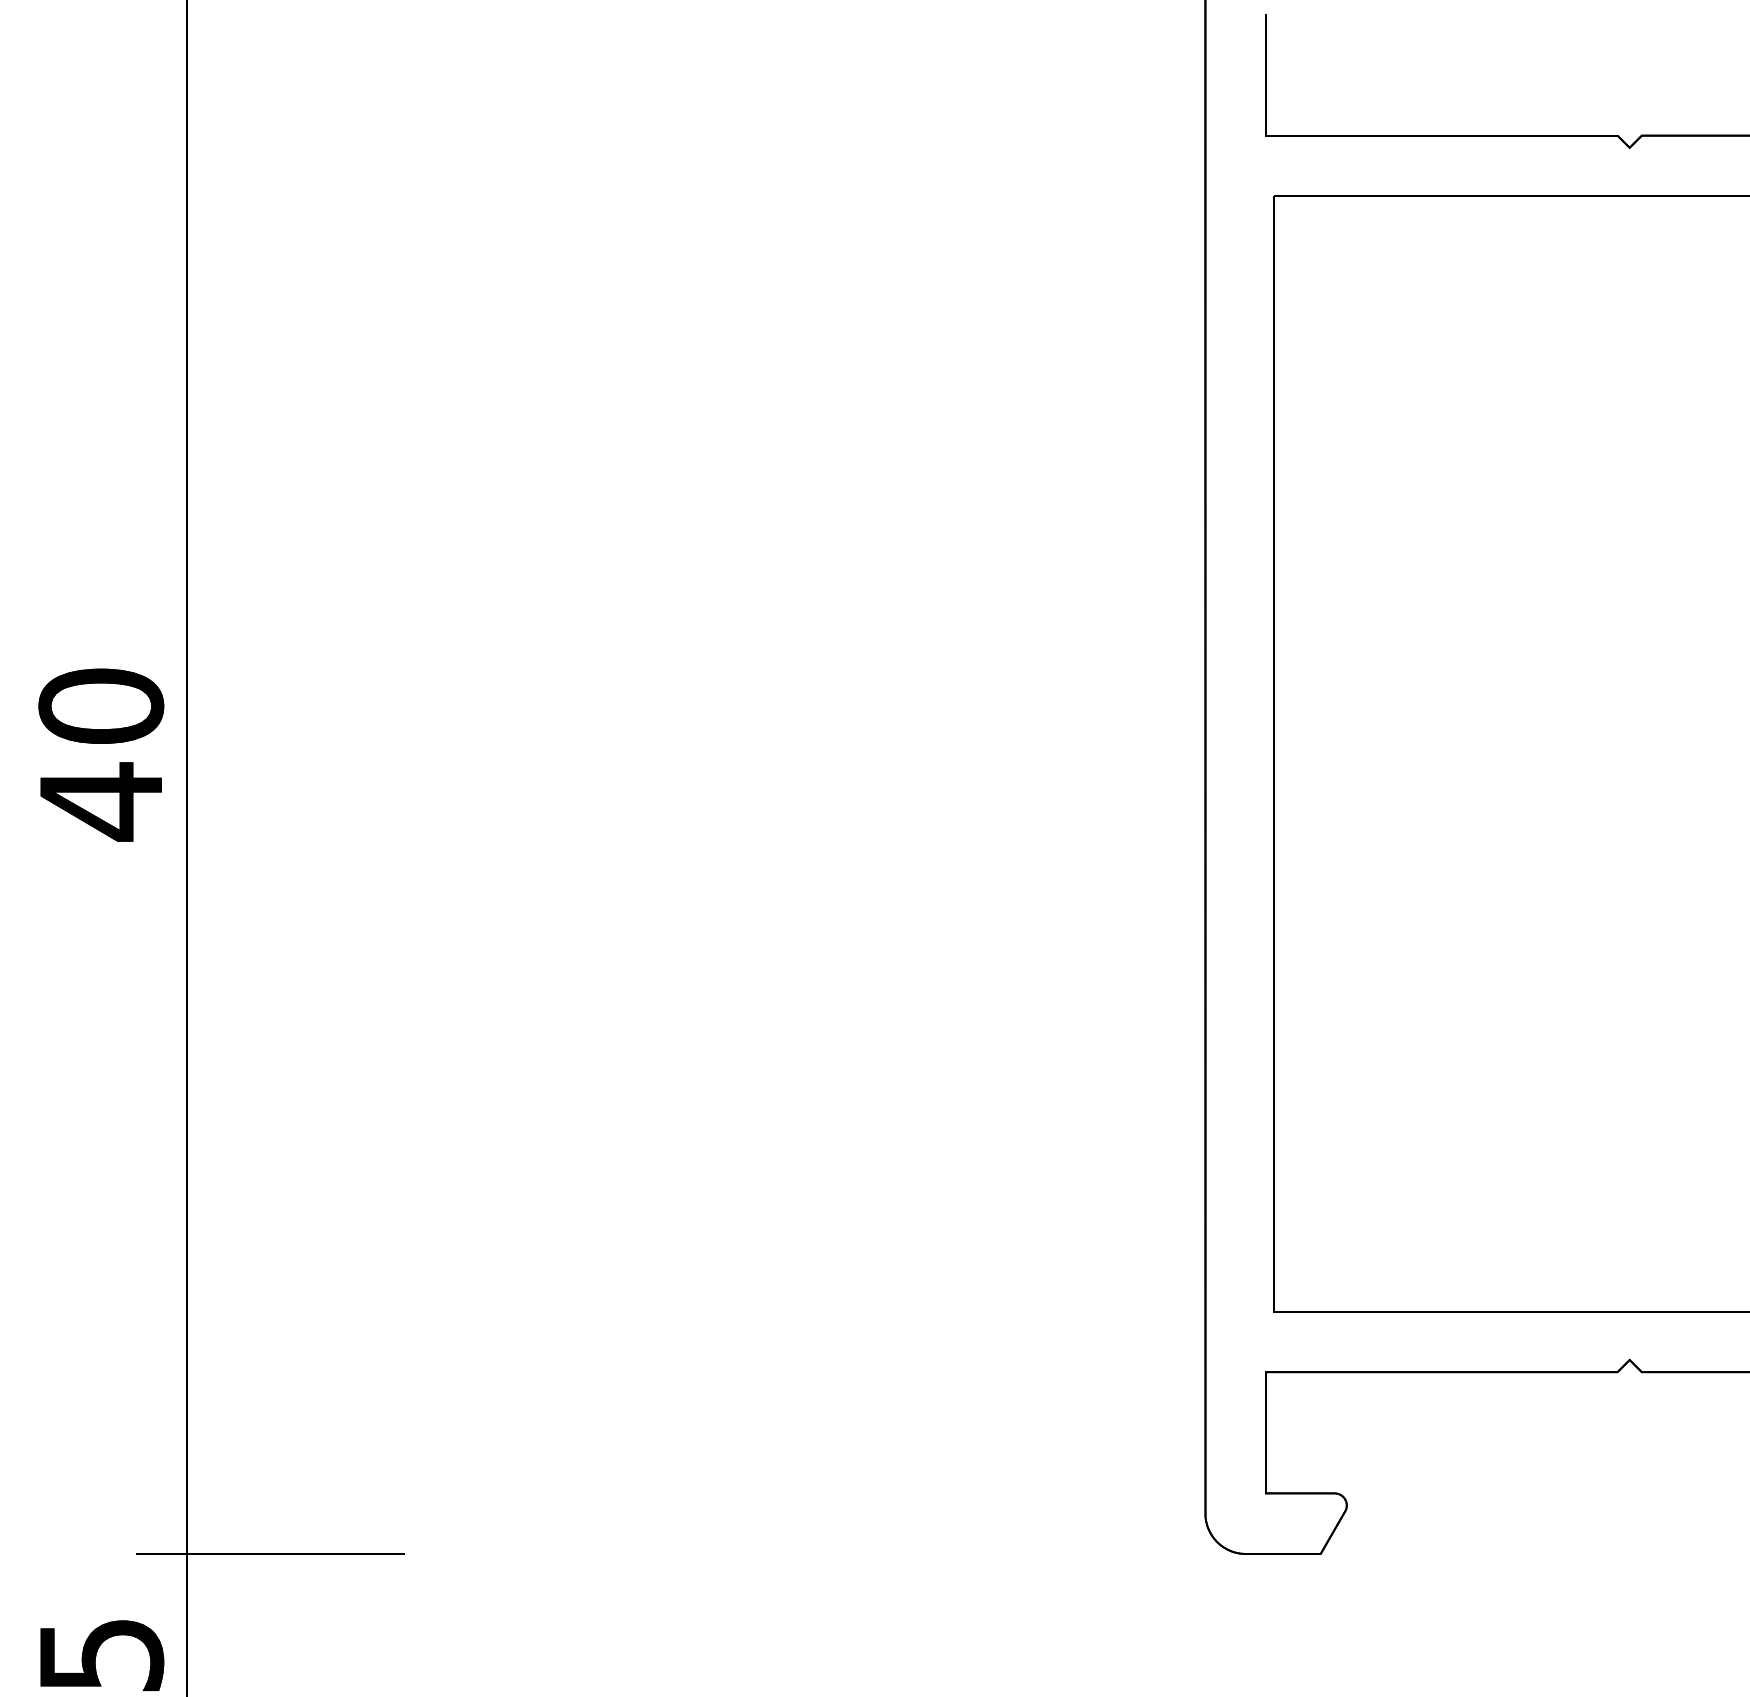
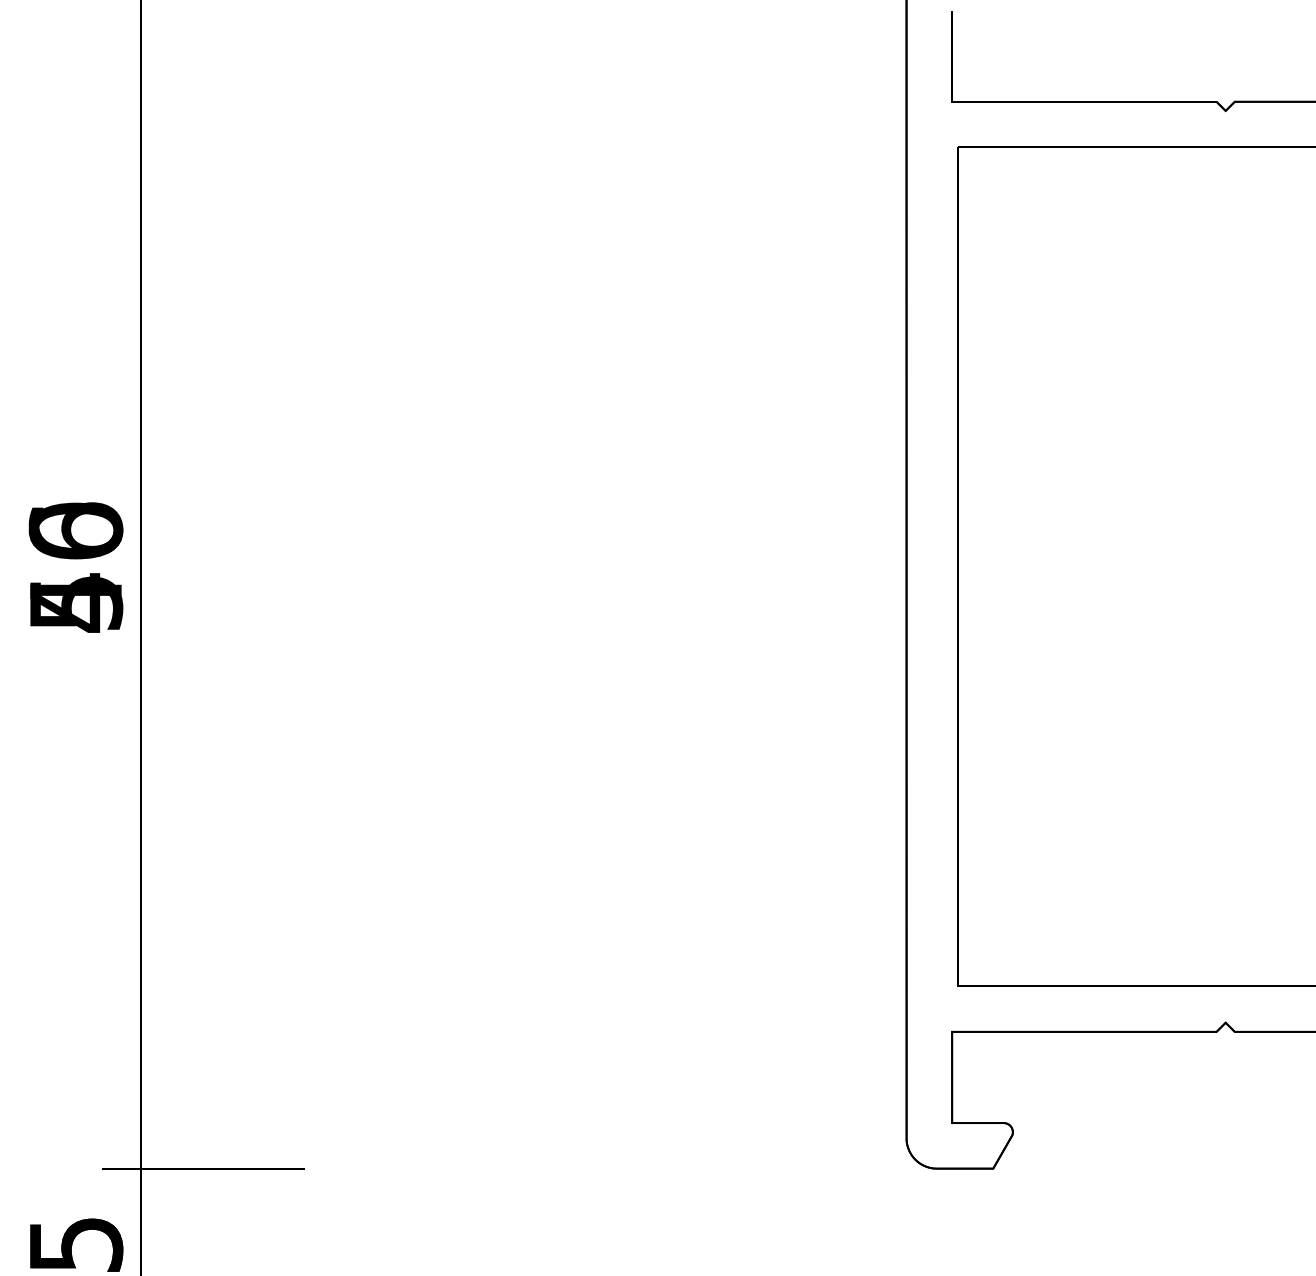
text: (101, 754) -> (76, 567), 40 -> 56

